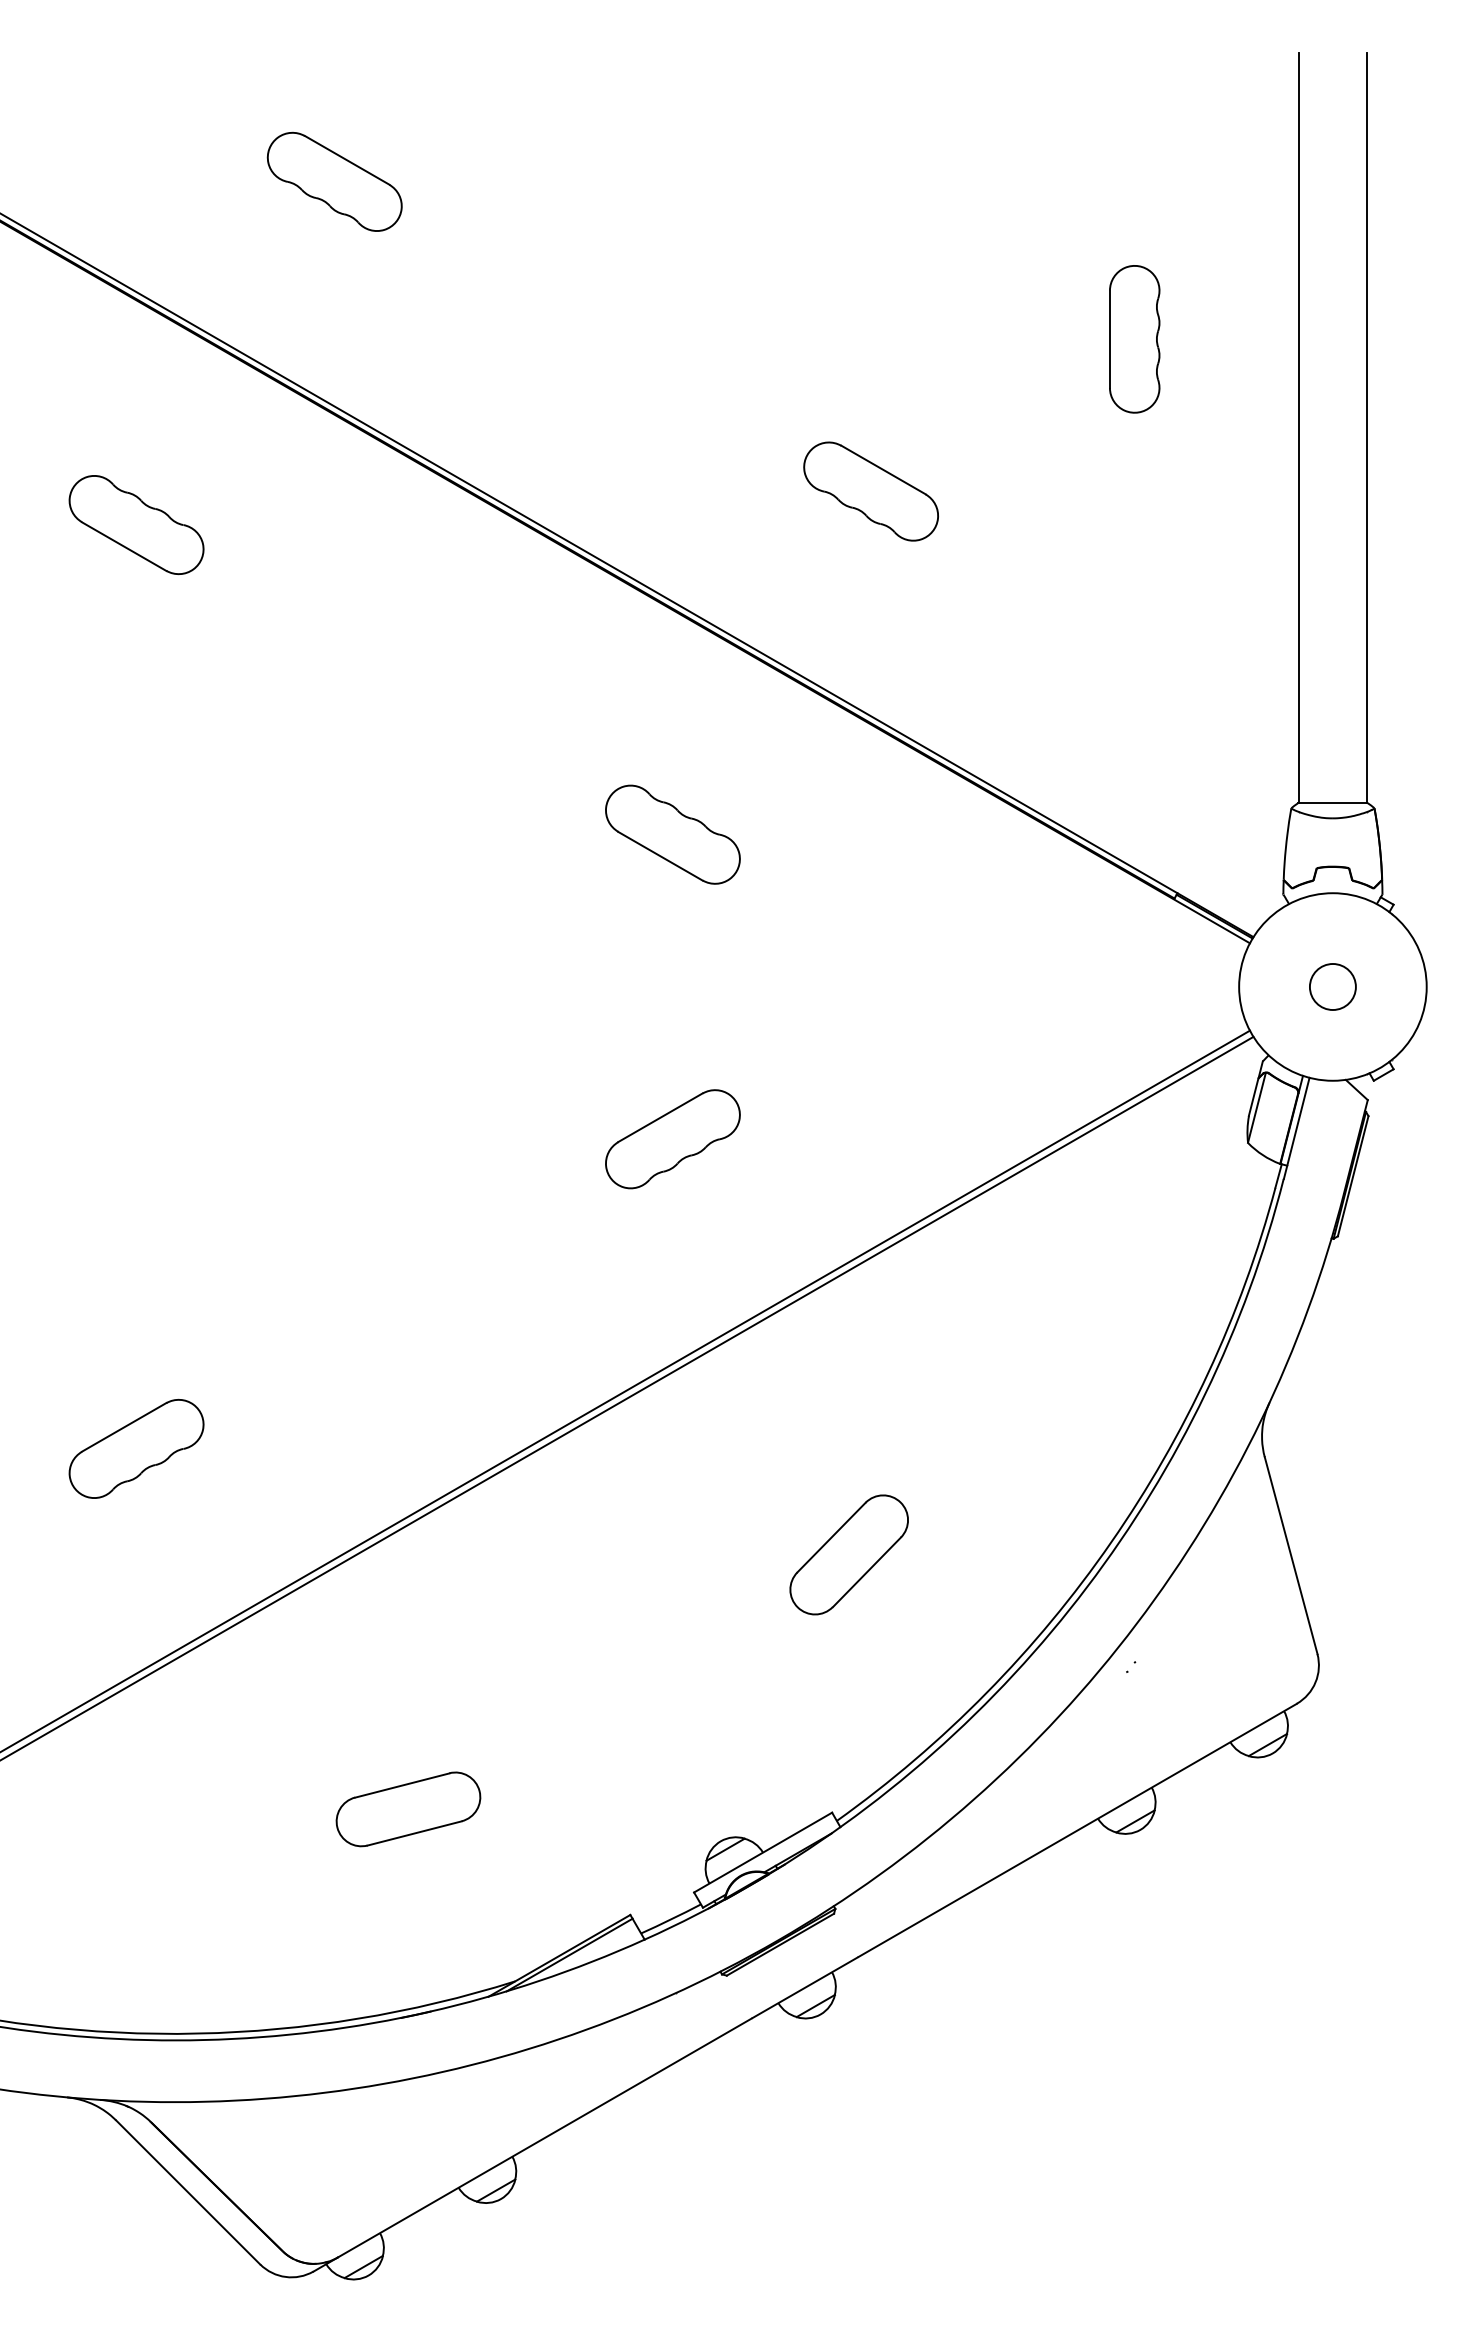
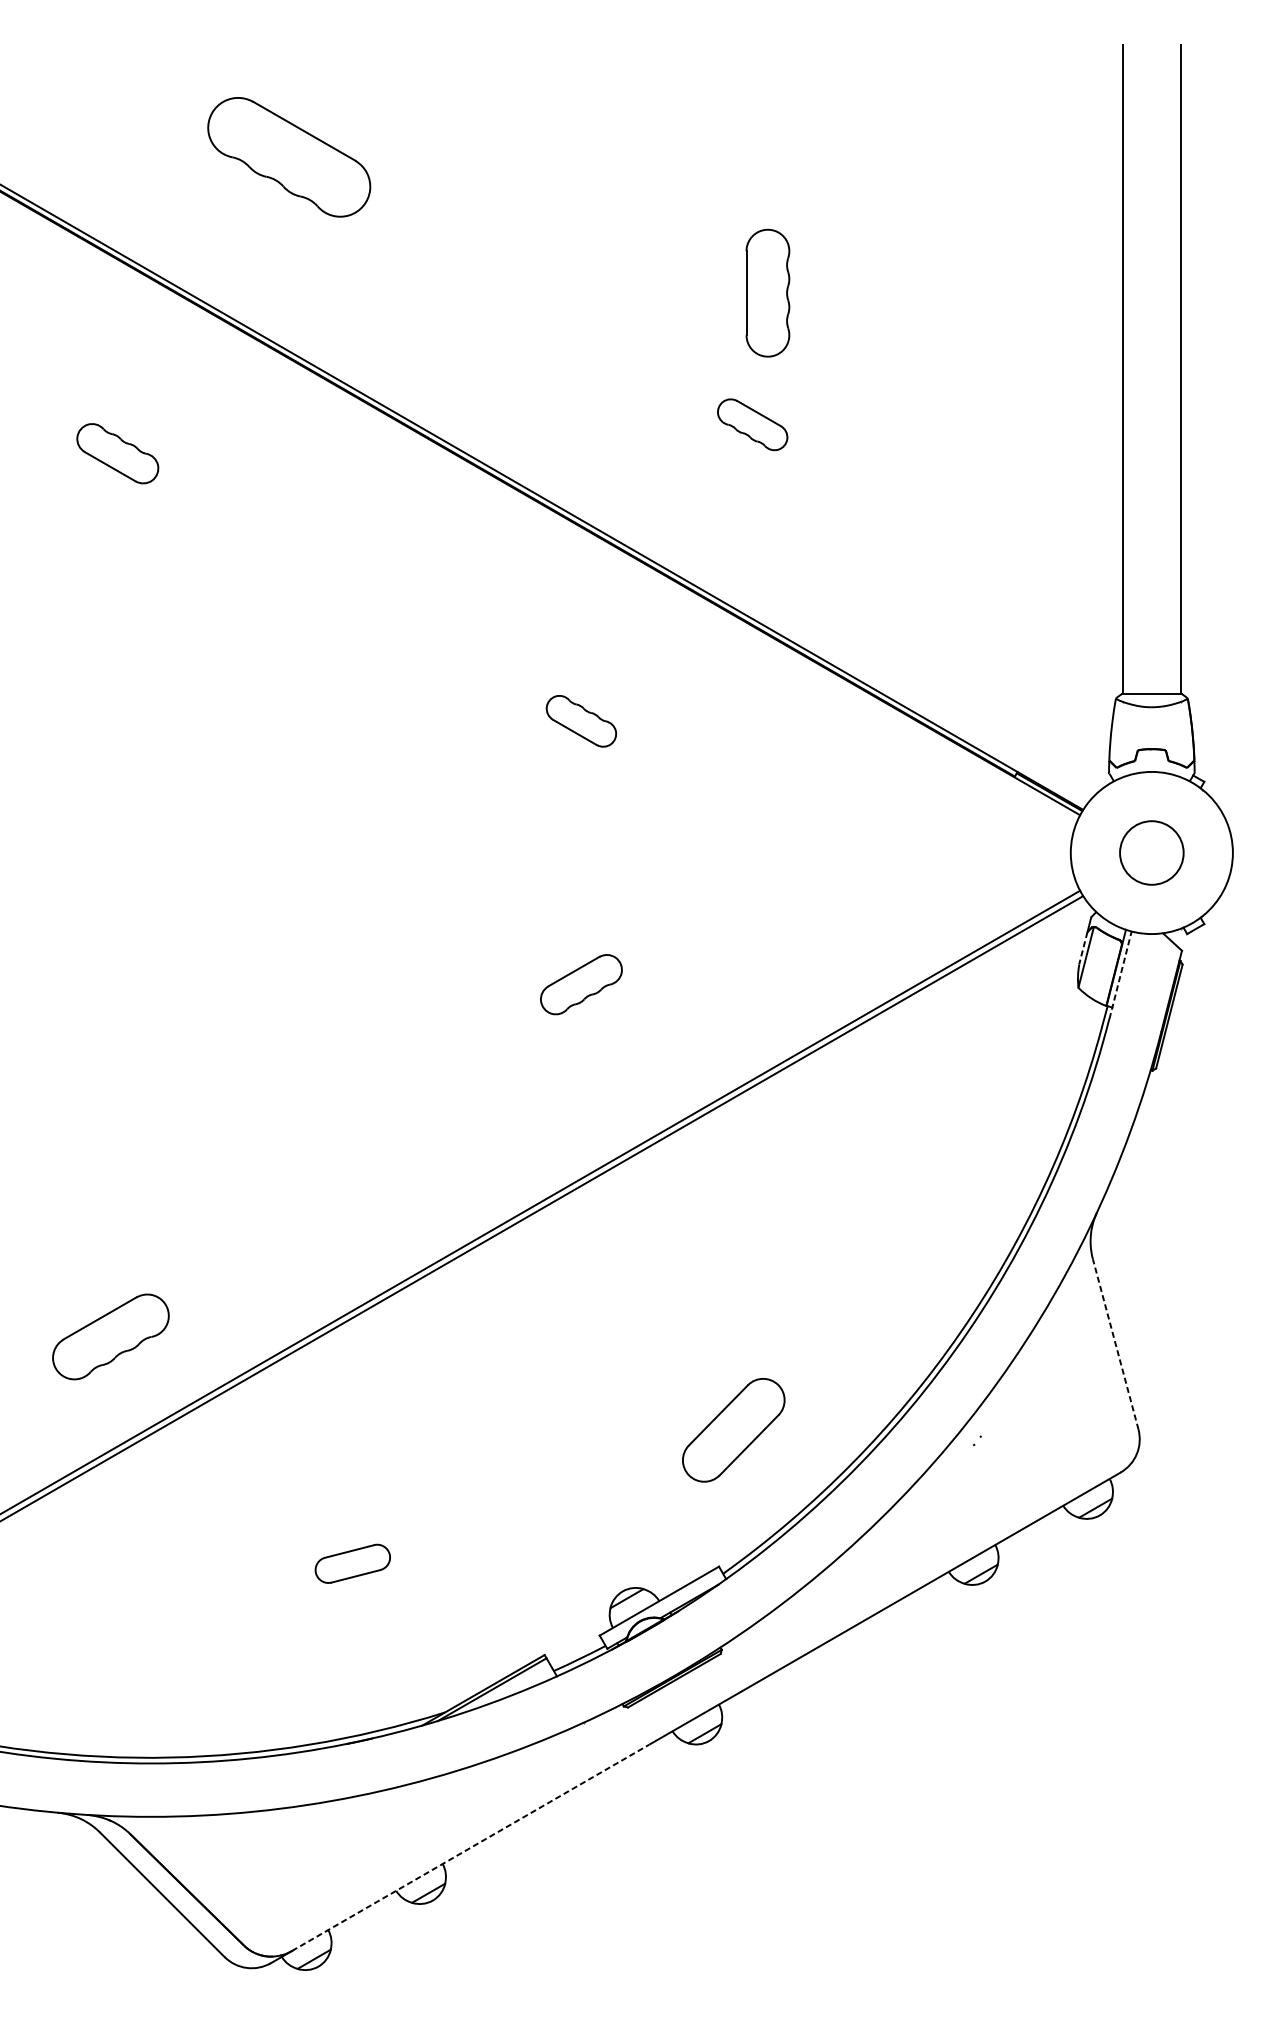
part: (334, 181) -> (288, 156), size x1.4
part: (1134, 339) -> (767, 293), moved
part: (870, 491) -> (752, 424), size x0.6
part: (136, 524) -> (117, 453), size x0.7
part: (672, 834) -> (581, 721), size x0.6
circle: (1332, 986) -> (1151, 852), size x1.6
line: (1253, 1097) -> (1083, 948), solid -> dashed
line: (1296, 1127) -> (1120, 974), solid -> dashed
part: (672, 1139) -> (581, 984), size x0.7
part: (136, 1448) -> (110, 1336), moved
part: (848, 1554) -> (733, 1429), moved
line: (1291, 1555) -> (1116, 1344), solid -> dashed
part: (408, 1809) -> (352, 1563), size x0.6
line: (544, 2137) -> (470, 1847), solid -> dashed

